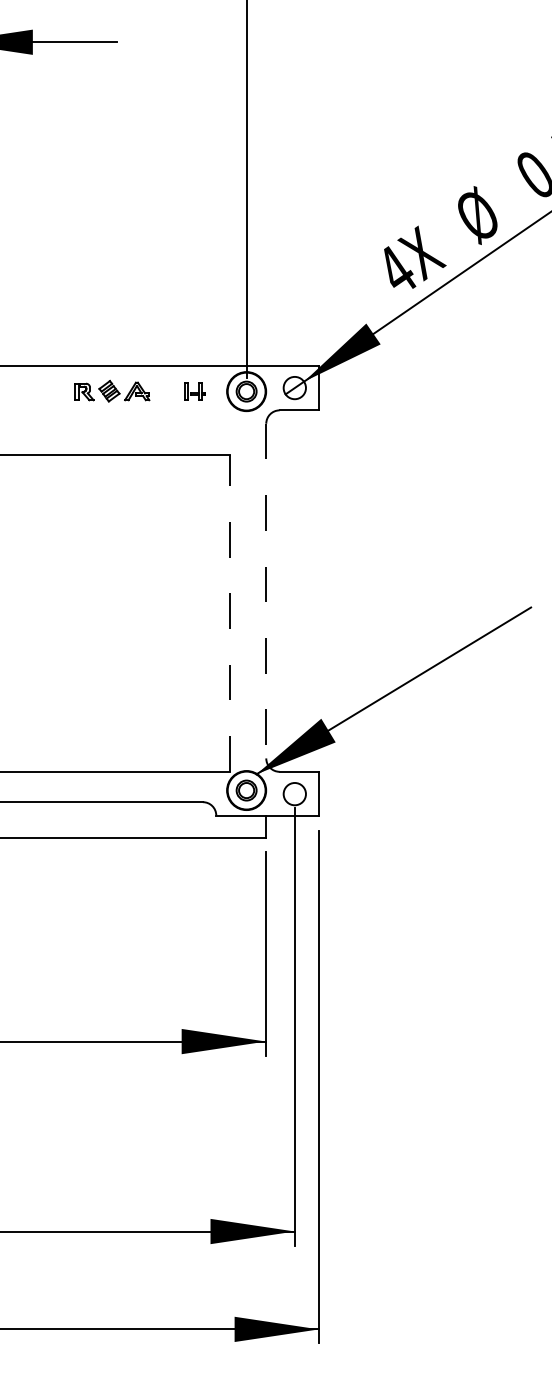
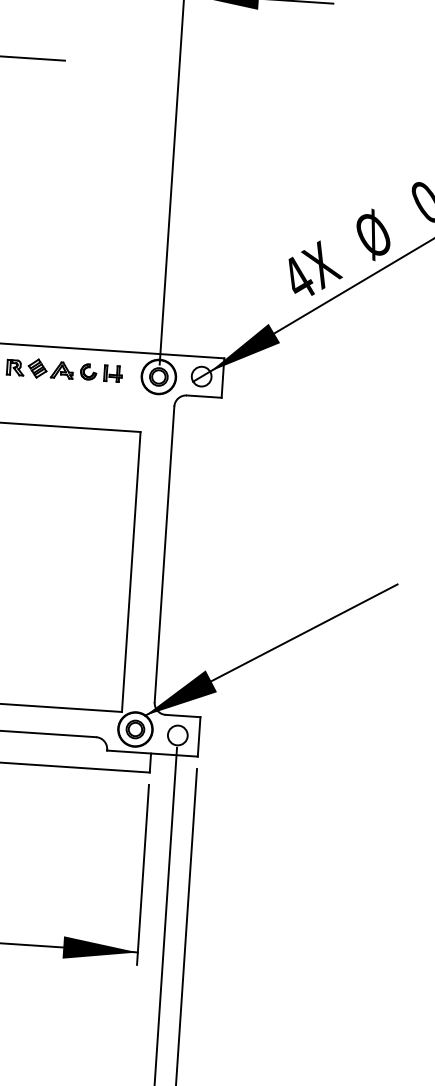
part: (166, 390) -> (88, 371), added
line: (266, 591) -> (164, 554), dashed -> solid
line: (230, 612) -> (131, 571), dashed -> solid

